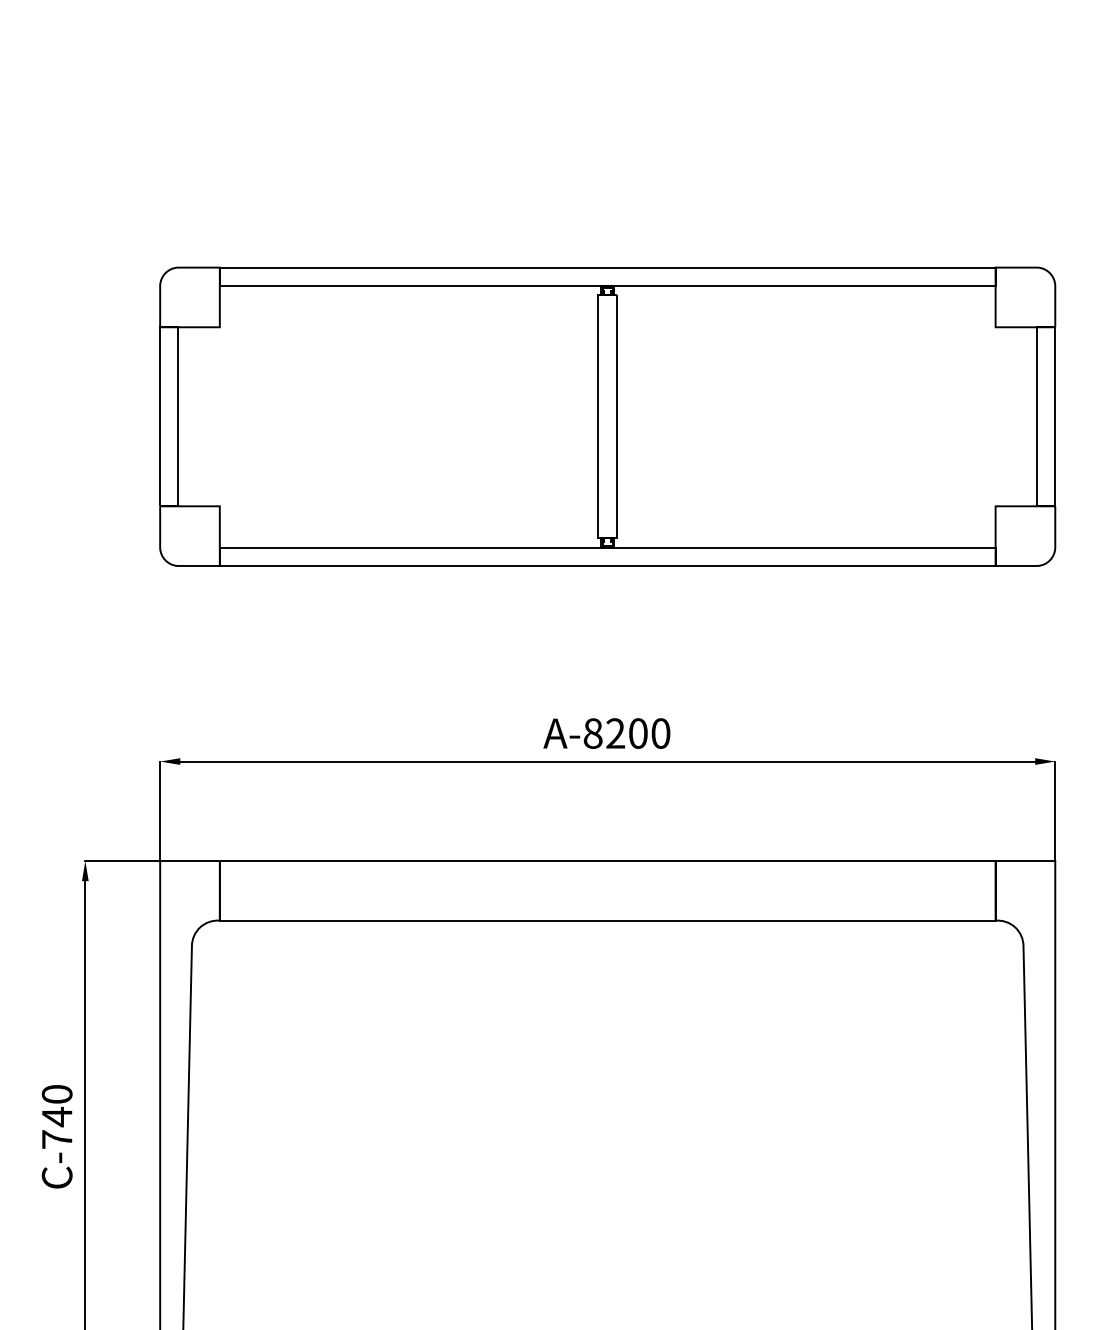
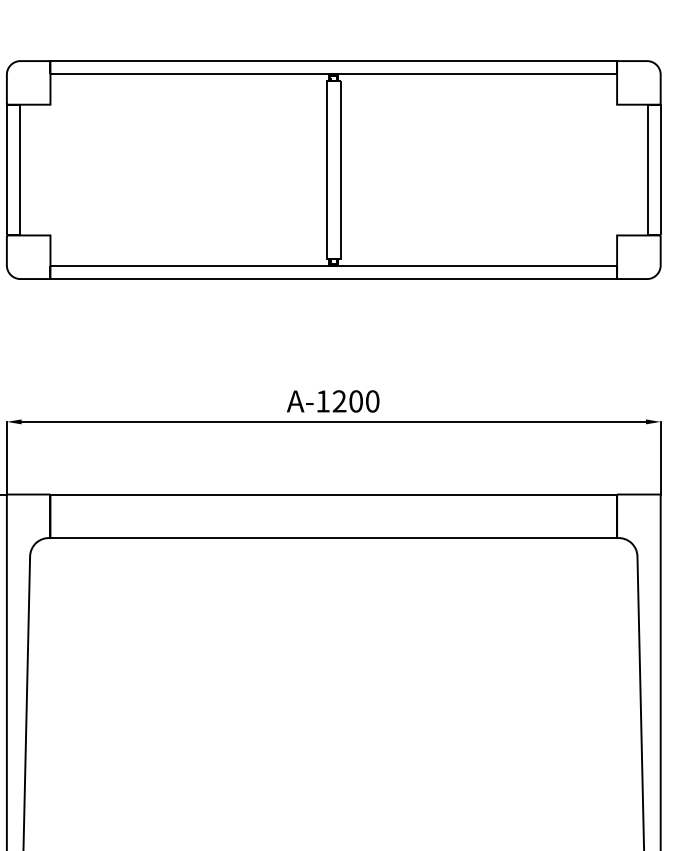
text: (592, 733) -> (322, 401), A-8200 -> A-1200

